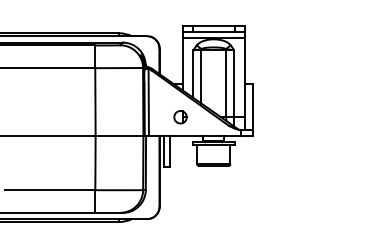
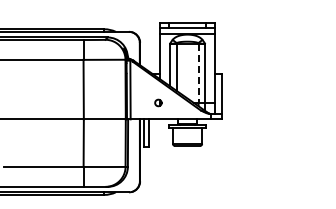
line: (226, 84) -> (198, 74), solid -> dashed
part: (180, 116) -> (158, 102), size x0.6

